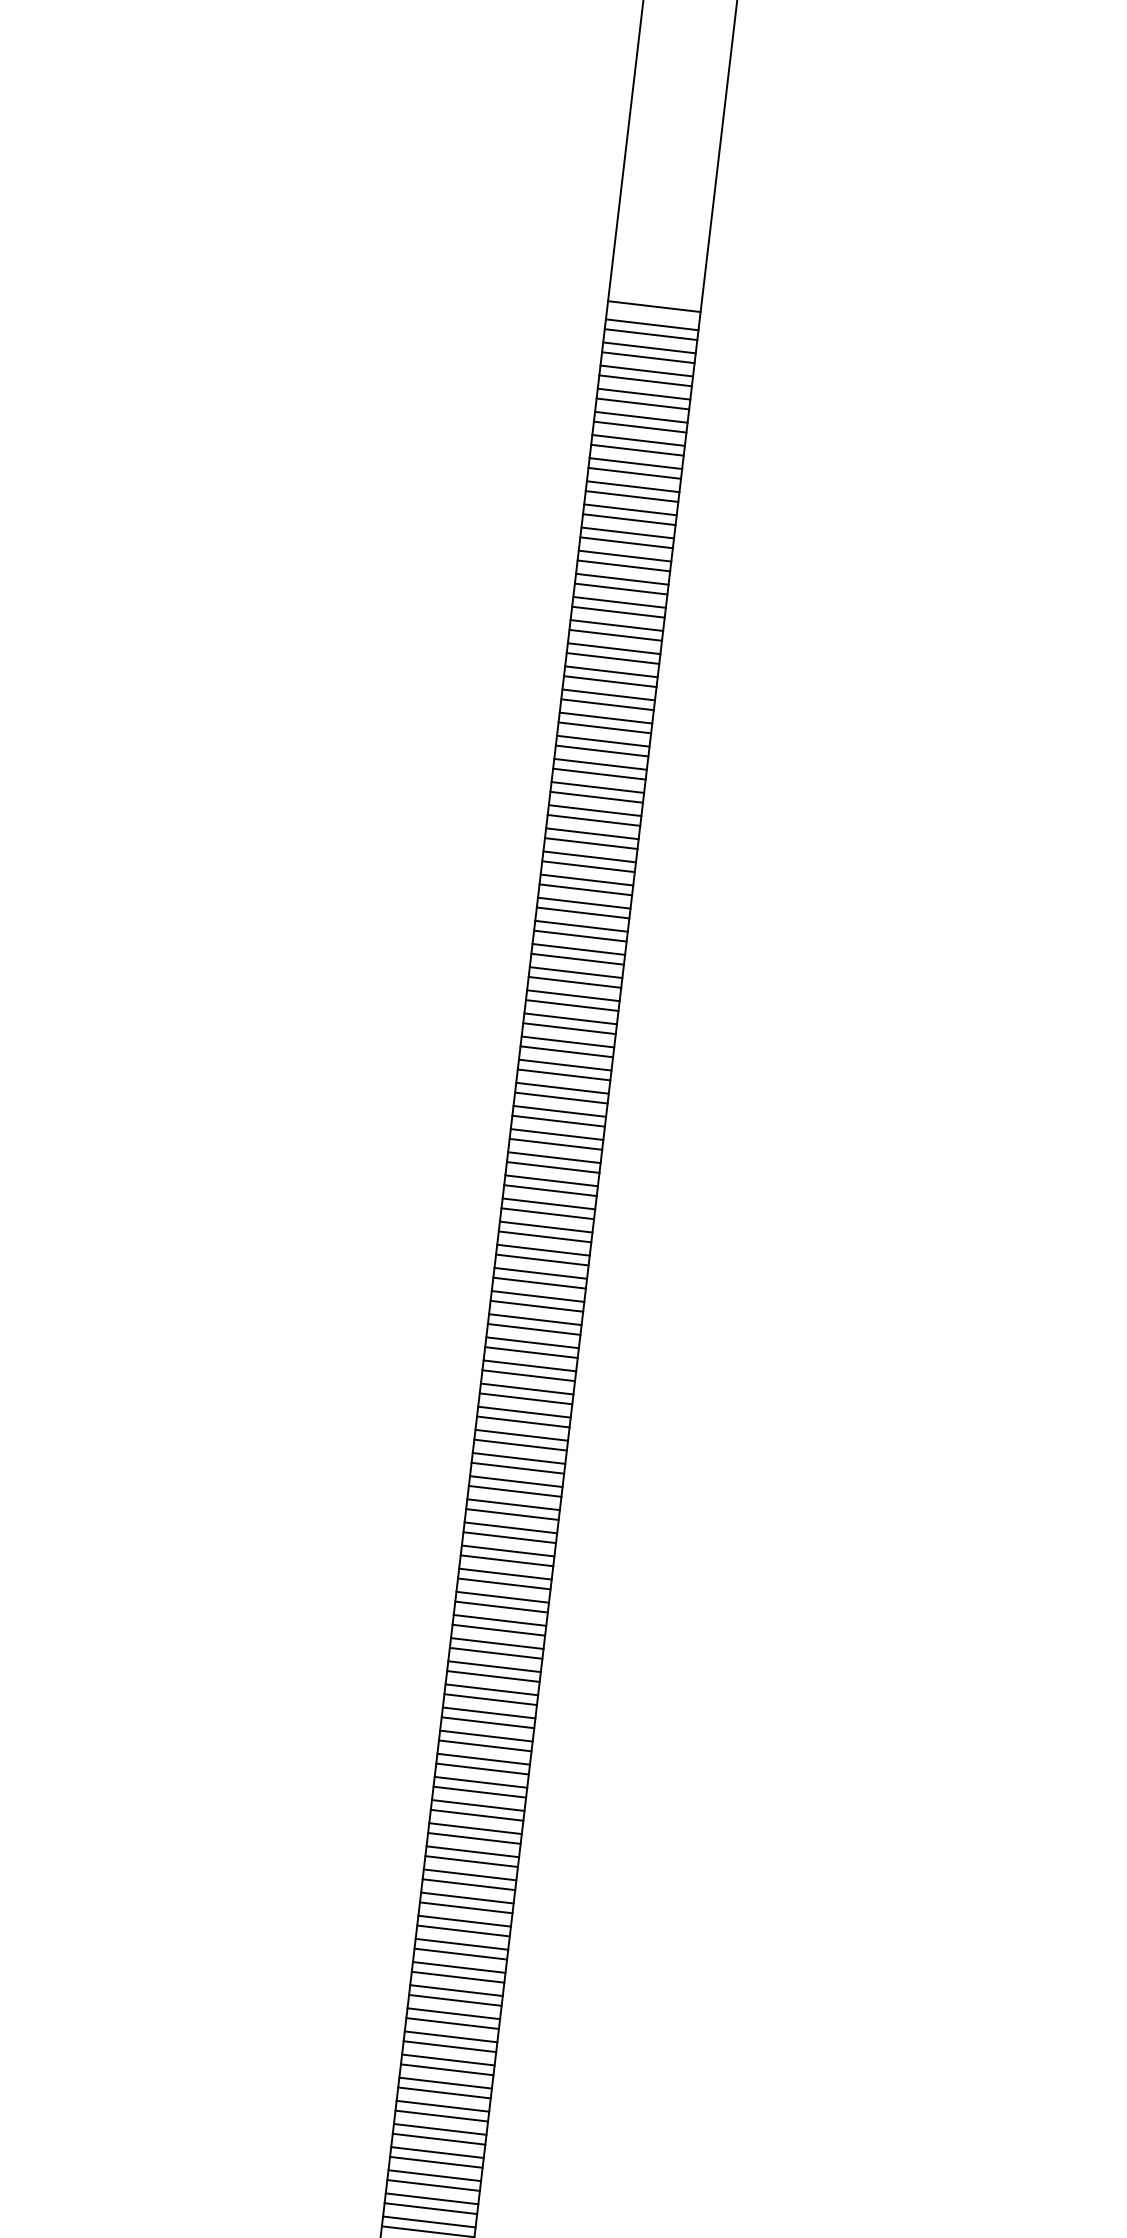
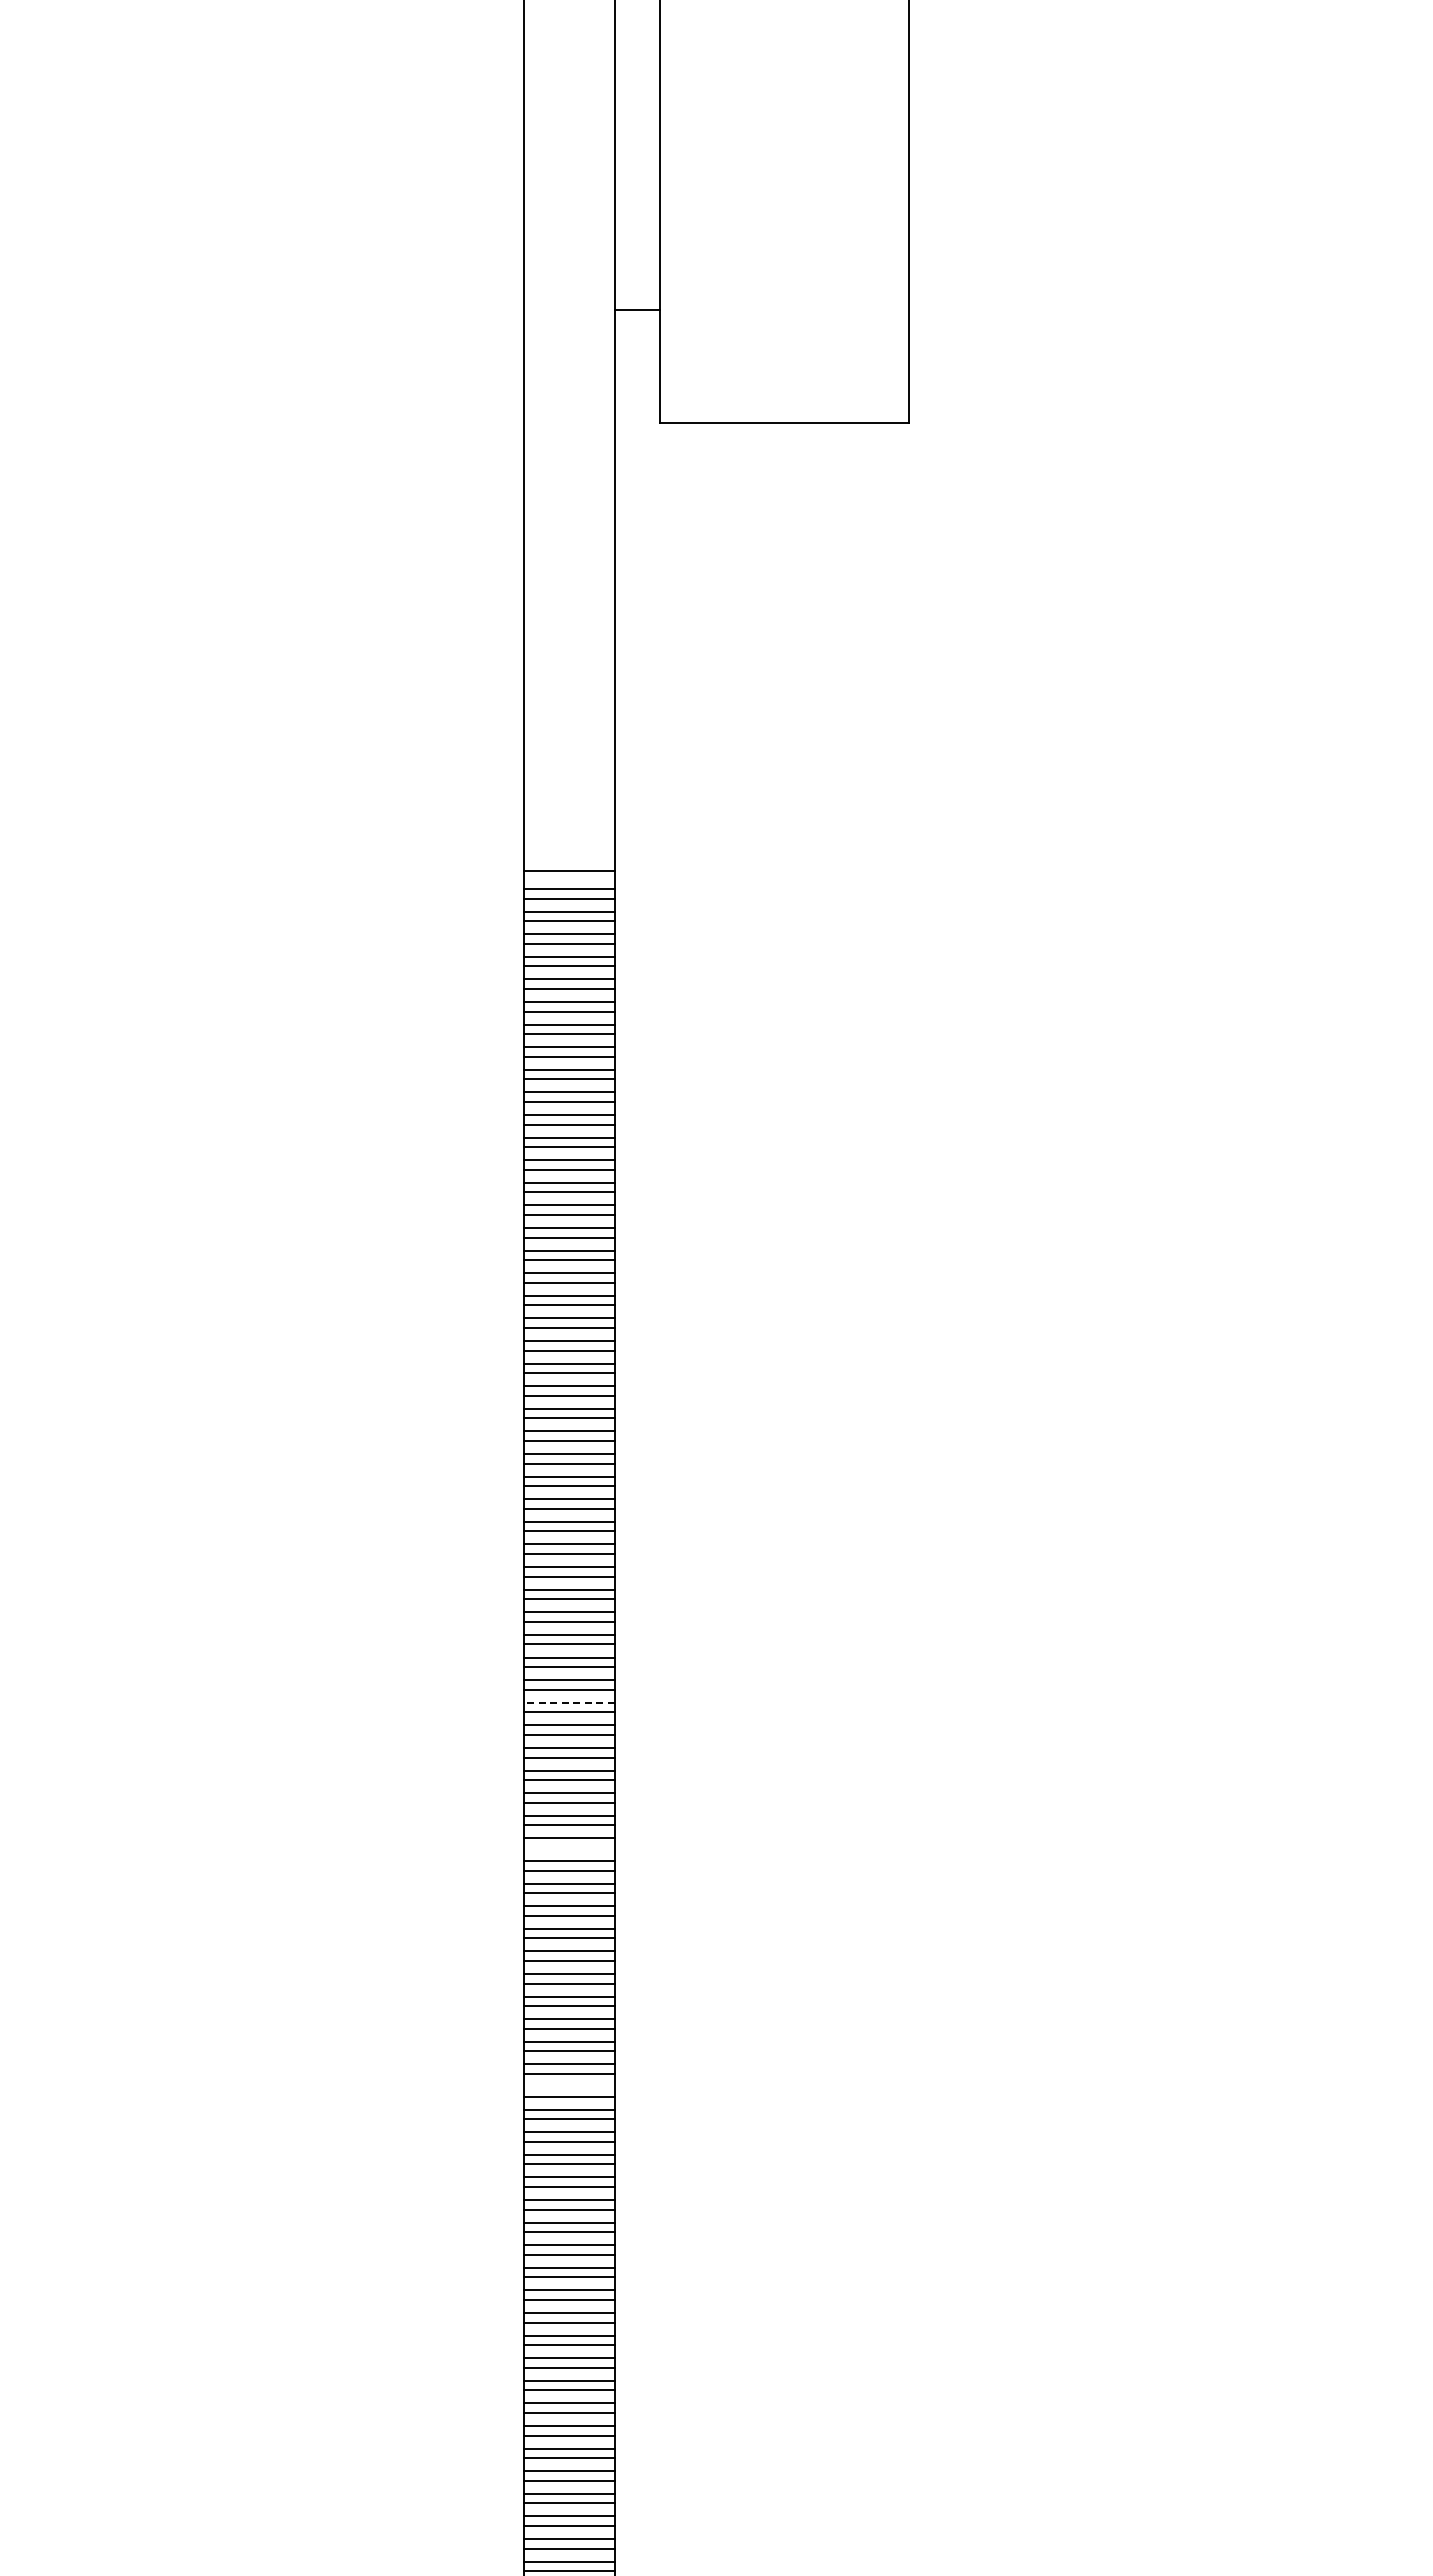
line: (554, 1157) -> (569, 1702), solid -> dashed
line: (536, 1305) -> (569, 1847), removed
line: (508, 1550) -> (569, 2086), removed

